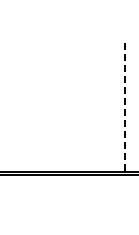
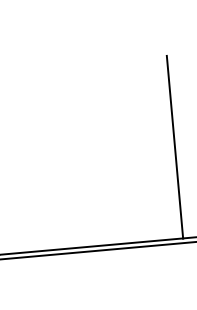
line: (125, 107) -> (175, 147), dashed -> solid

